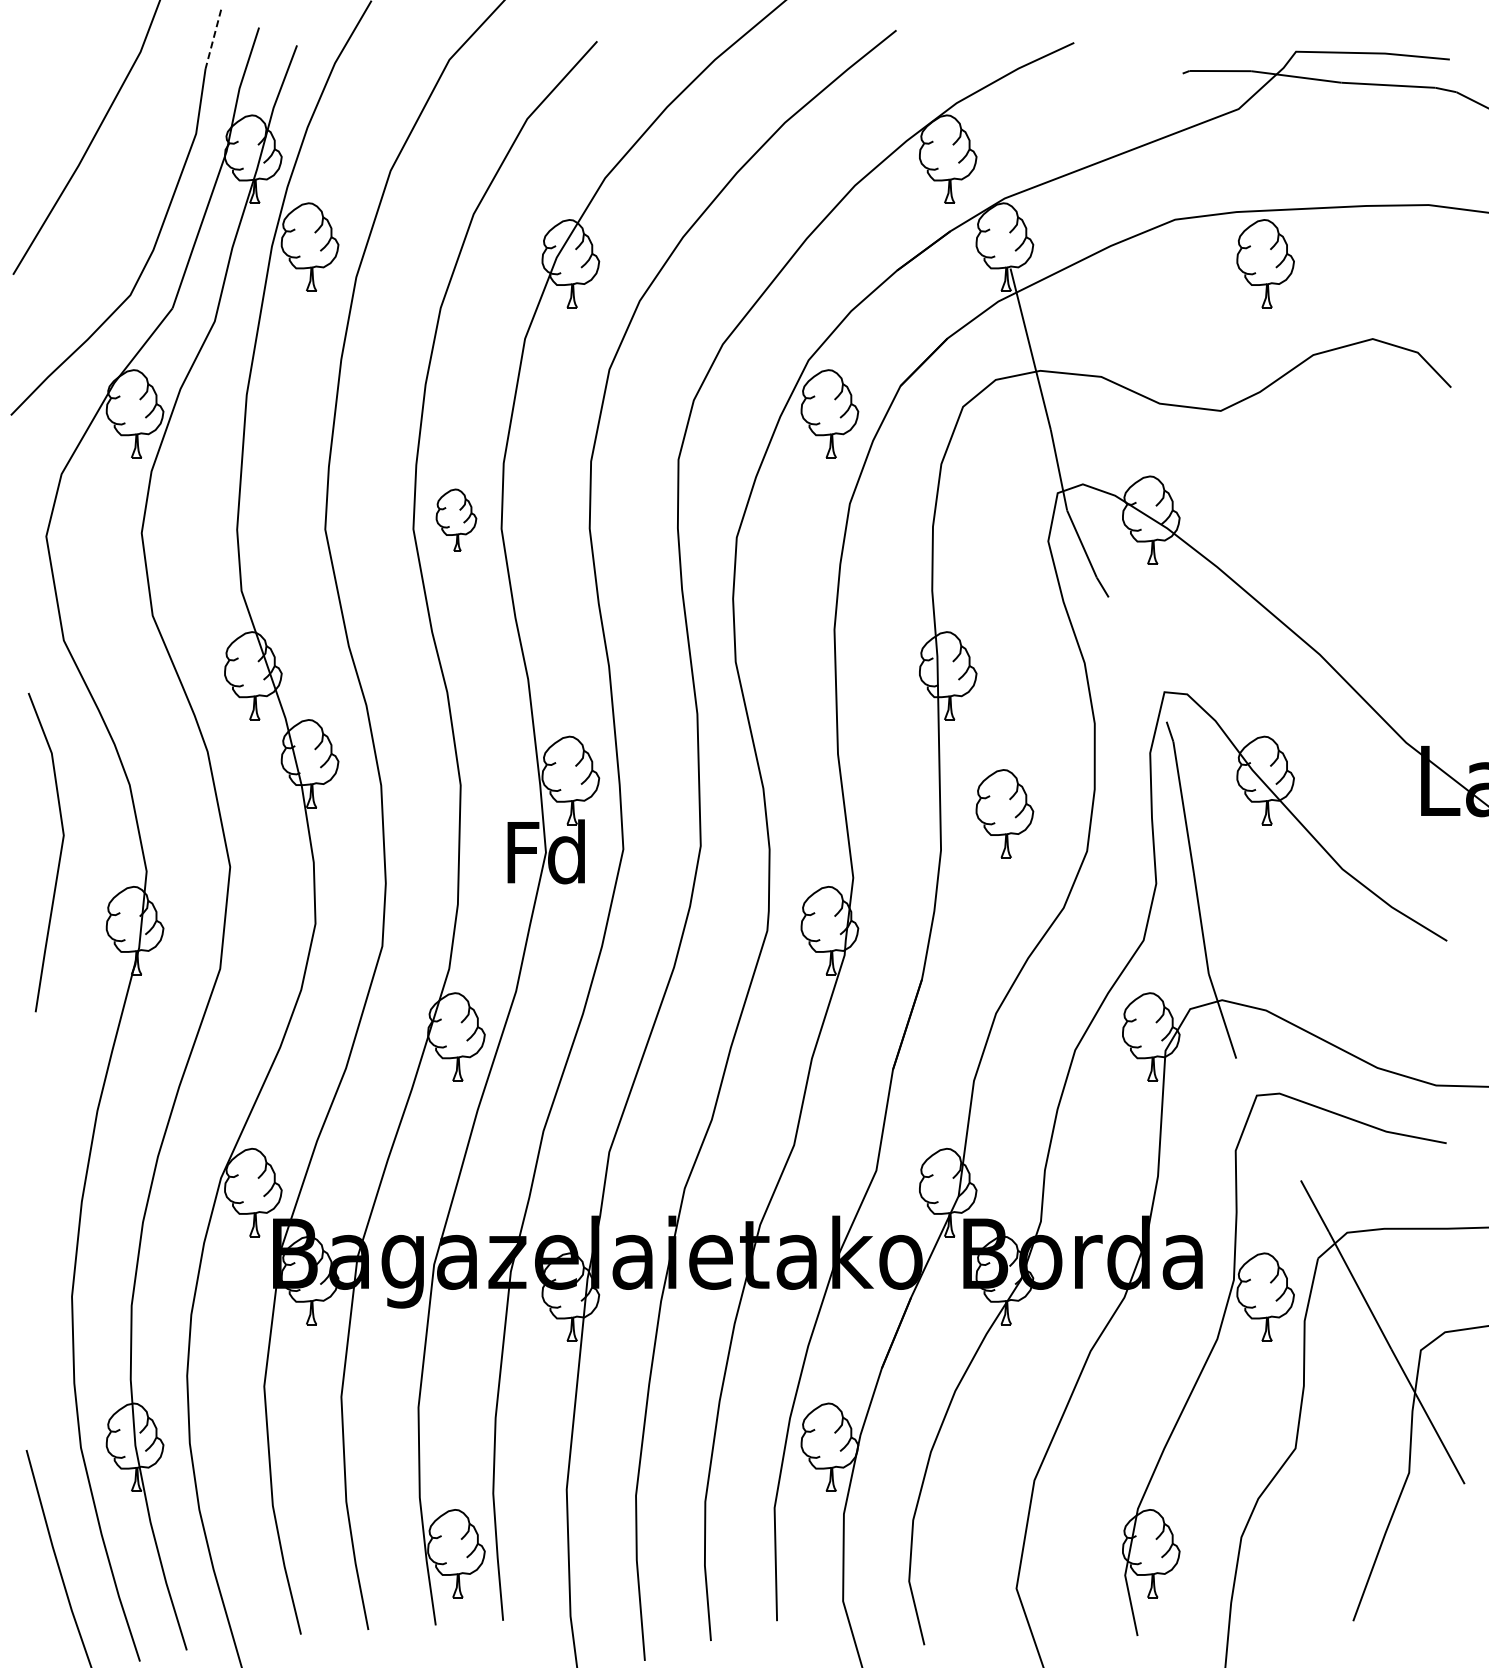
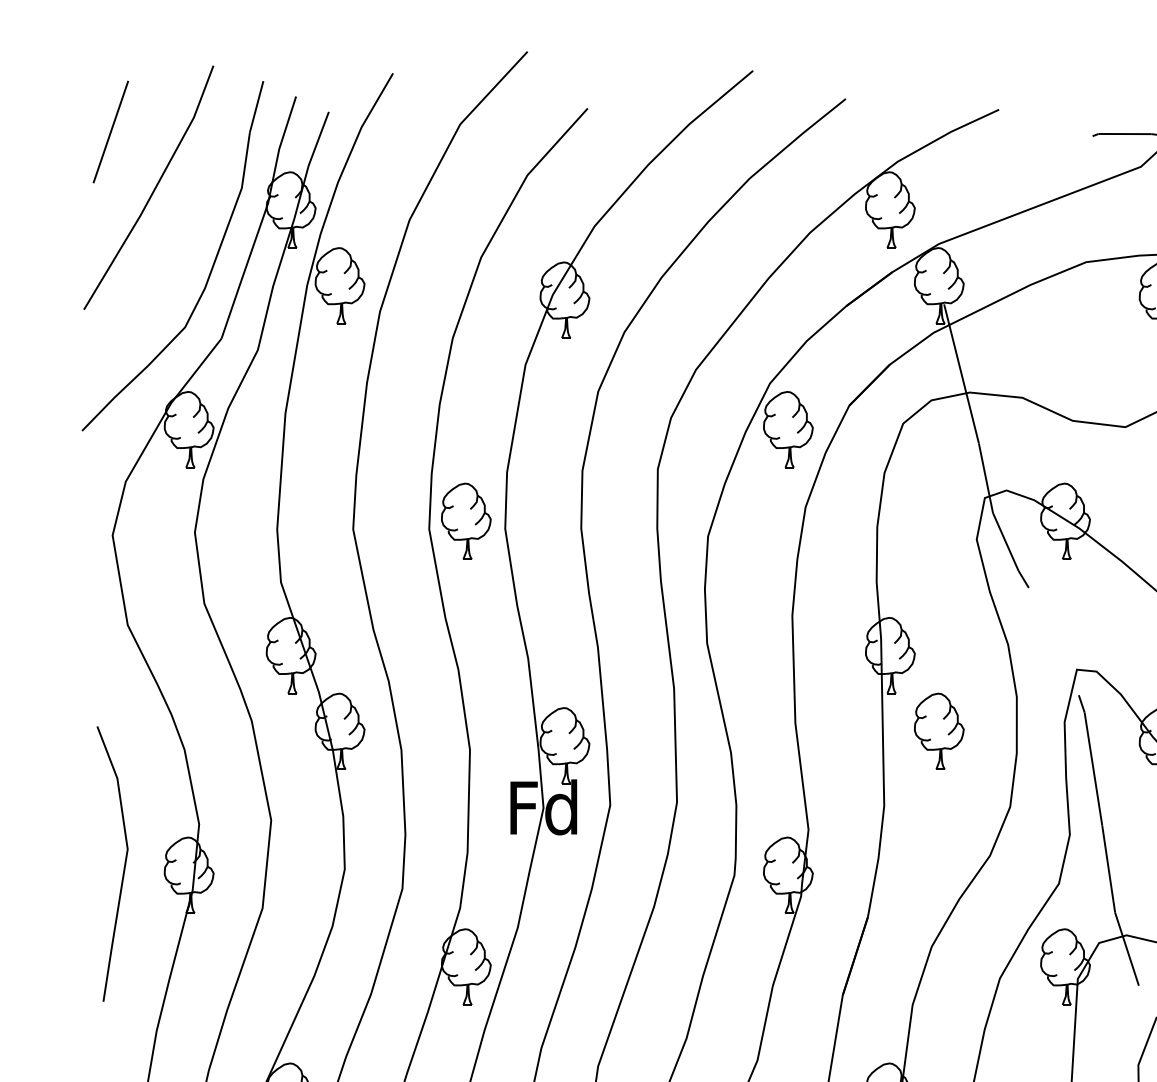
line: (213, 39) -> (256, 106), dashed -> solid
line: (44, 68) -> (111, 131), added
part: (456, 519) -> (466, 520), size x1.43
part: (1004, 813) -> (938, 731), moved
line: (59, 854) -> (123, 865), moved

